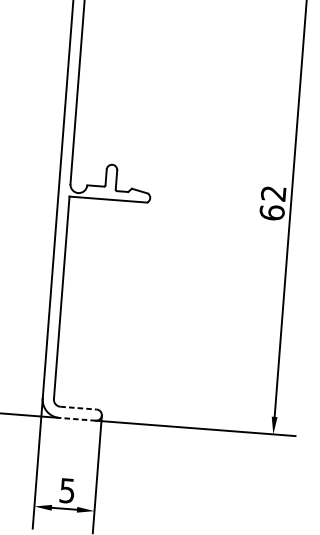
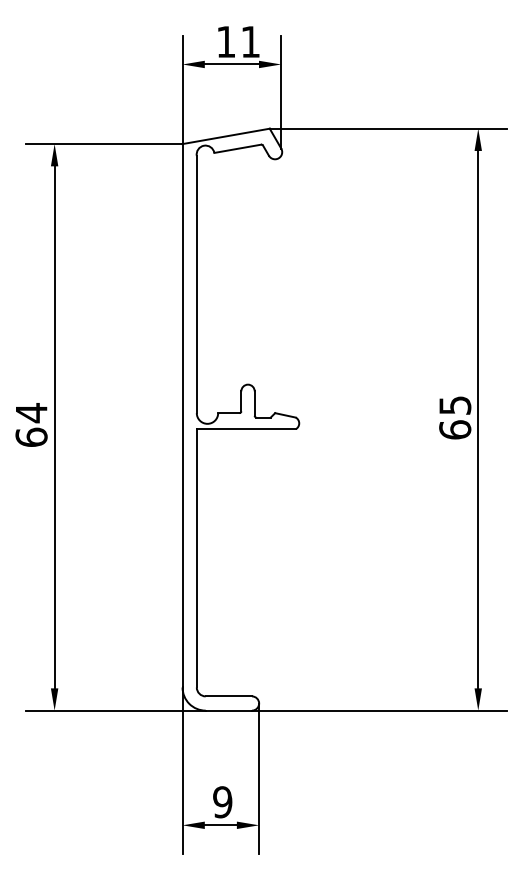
text: (273, 193) -> (455, 405), 62 -> 65
line: (79, 408) -> (229, 696), dashed -> solid
line: (77, 419) -> (228, 710), dashed -> solid
text: (67, 490) -> (222, 802), 5 -> 9

